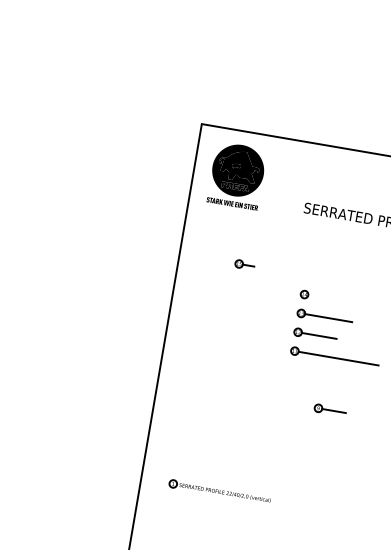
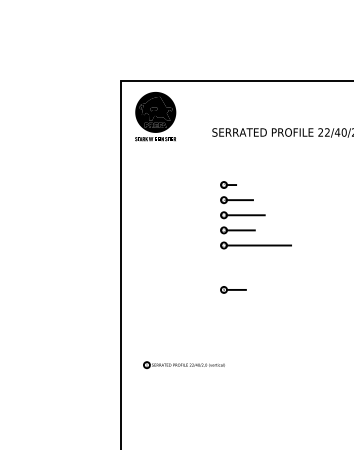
part: (244, 264) -> (228, 184), moved
line: (323, 298) -> (239, 200), added
part: (330, 409) -> (233, 289), moved

